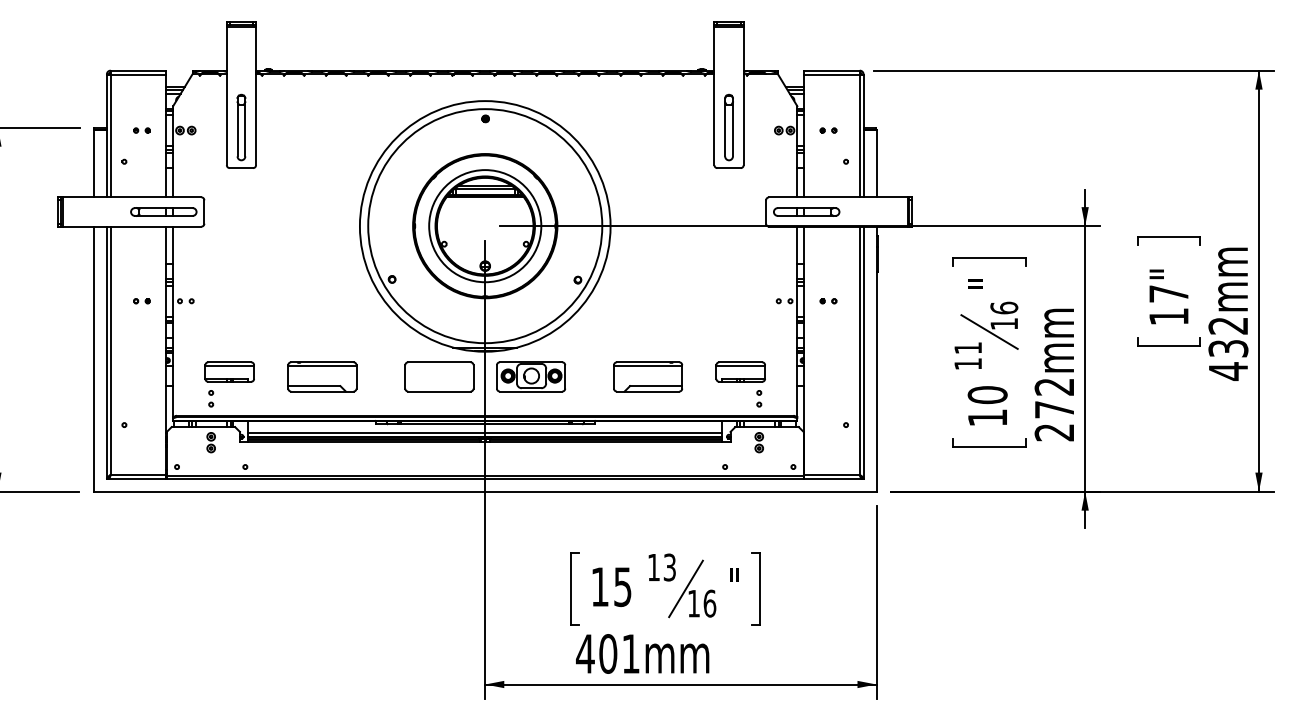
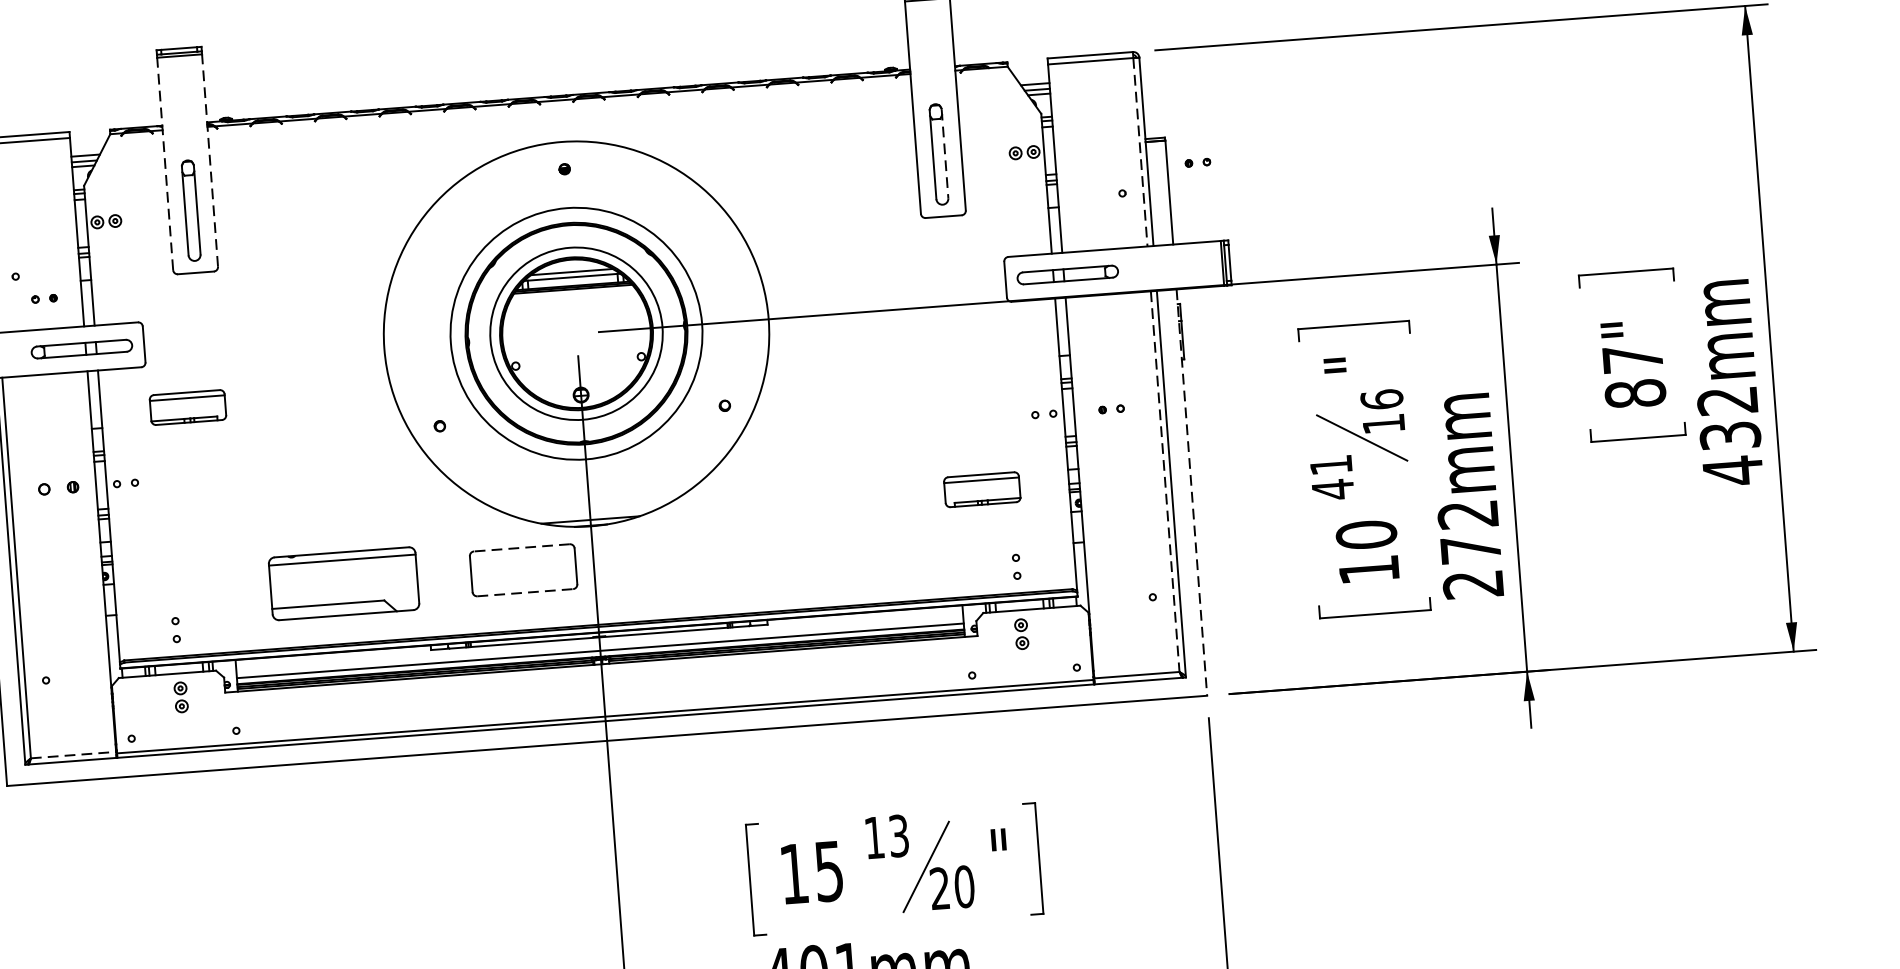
line: (226, 95) -> (164, 163), solid -> dashed
line: (256, 95) -> (210, 159), solid -> dashed
line: (732, 127) -> (944, 153), solid -> dashed
part: (141, 130) -> (43, 298), moved
part: (828, 130) -> (1197, 162), moved
line: (859, 136) -> (1140, 153), solid -> dashed
circle: (485, 226) -> (576, 334), size x0.7
part: (141, 301) -> (58, 488), size x1.6
text: (1168, 316) -> (1634, 393), 17" -> 87"
line: (859, 351) -> (1164, 482), solid -> dashed
line: (876, 359) -> (1191, 493), solid -> dashed
line: (438, 362) -> (520, 548), solid -> dashed
text: (967, 363) -> (1331, 488), 11 -> 41
part: (229, 371) -> (187, 406), moved
part: (740, 371) -> (981, 488), moved
part: (322, 376) -> (344, 583), size x1.4
part: (530, 376) -> (663, 559), removed
part: (648, 376) -> (844, 545), removed
line: (439, 391) -> (525, 592), solid -> dashed
line: (138, 474) -> (73, 754), solid -> dashed
text: (701, 603) -> (951, 887), 16 -> 20

